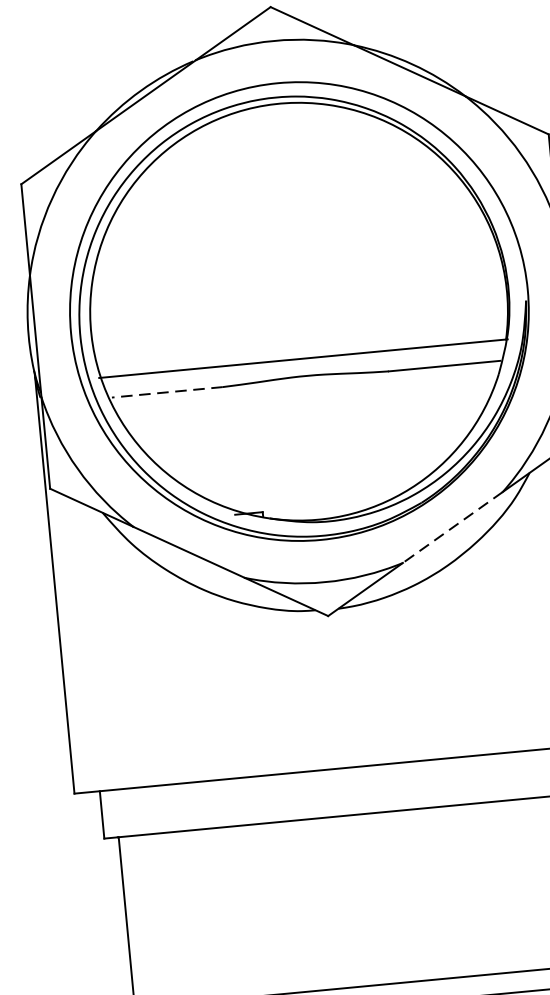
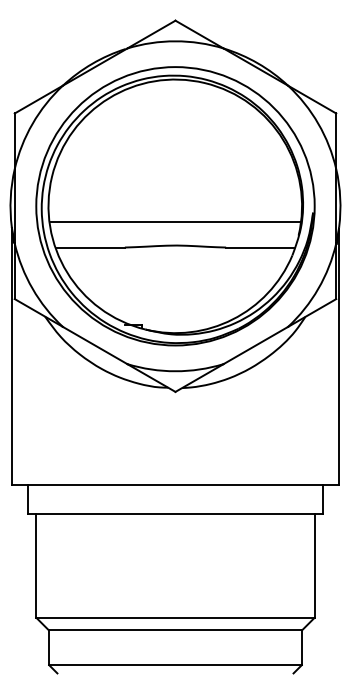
line: (302, 357) -> (174, 221), moved
line: (168, 392) -> (91, 247), dashed -> solid
line: (452, 527) -> (255, 345), dashed -> solid

